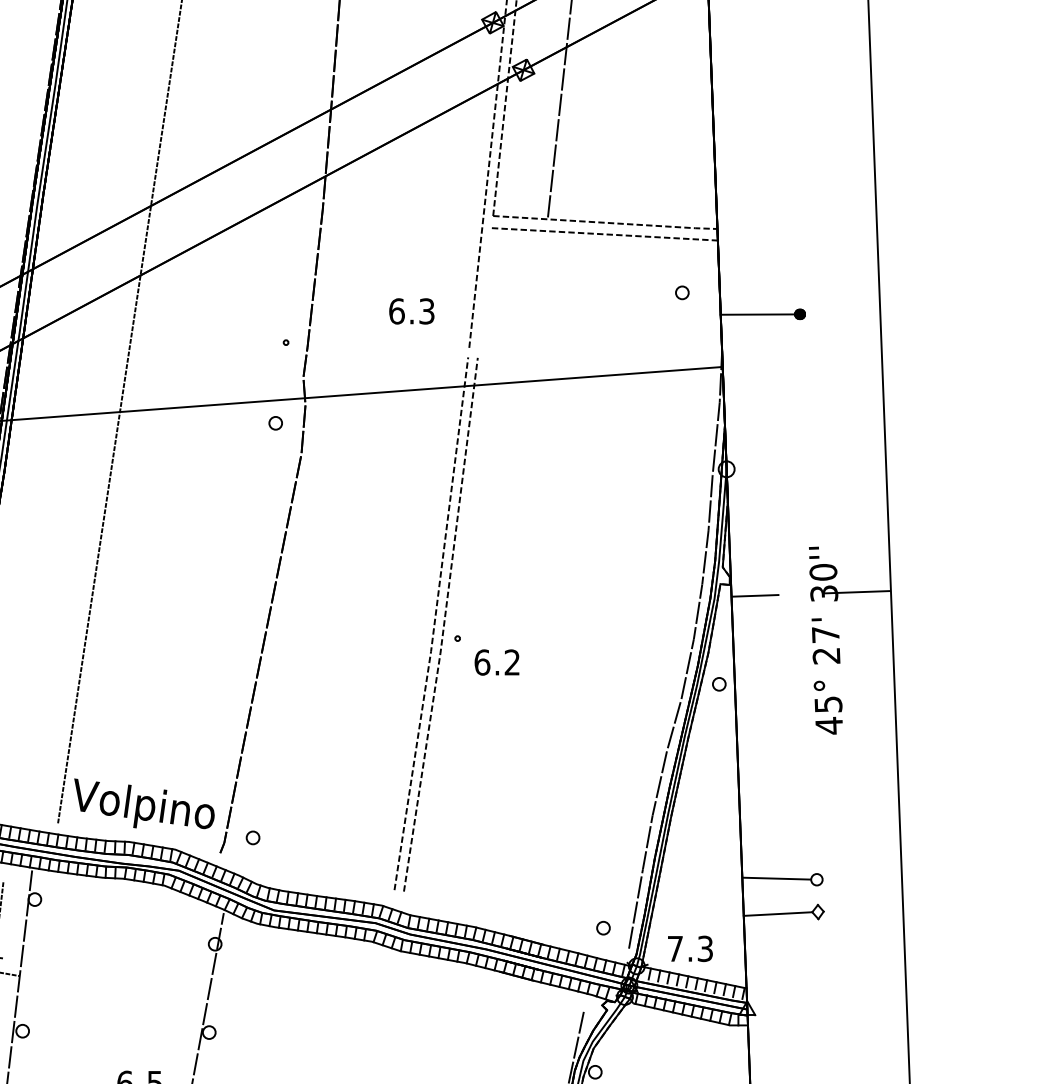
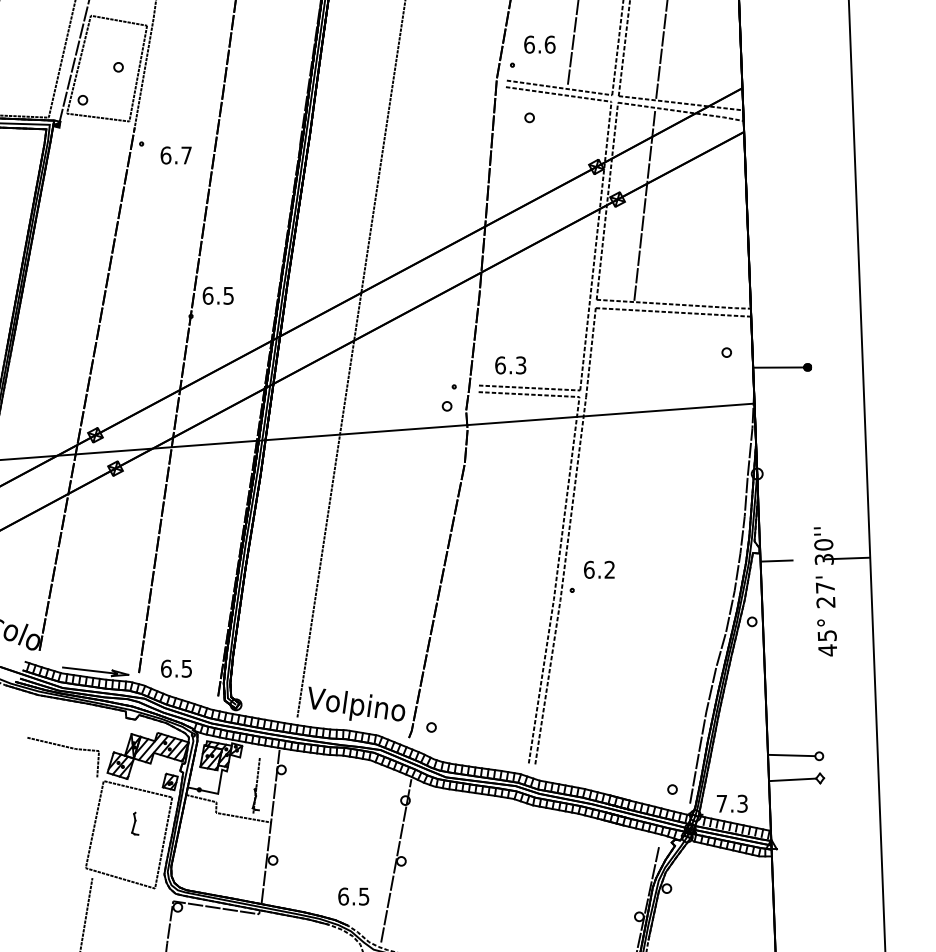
line: (484, 292) -> (590, 352), added
text: (411, 311) -> (510, 365), moved
line: (395, 343) -> (529, 387), added
line: (394, 353) -> (528, 394), added
part: (274, 423) -> (446, 406), moved
text: (497, 661) -> (599, 569), moved

